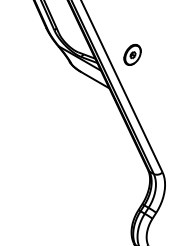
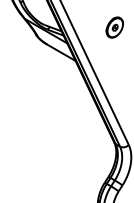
part: (132, 54) -> (114, 27), moved

